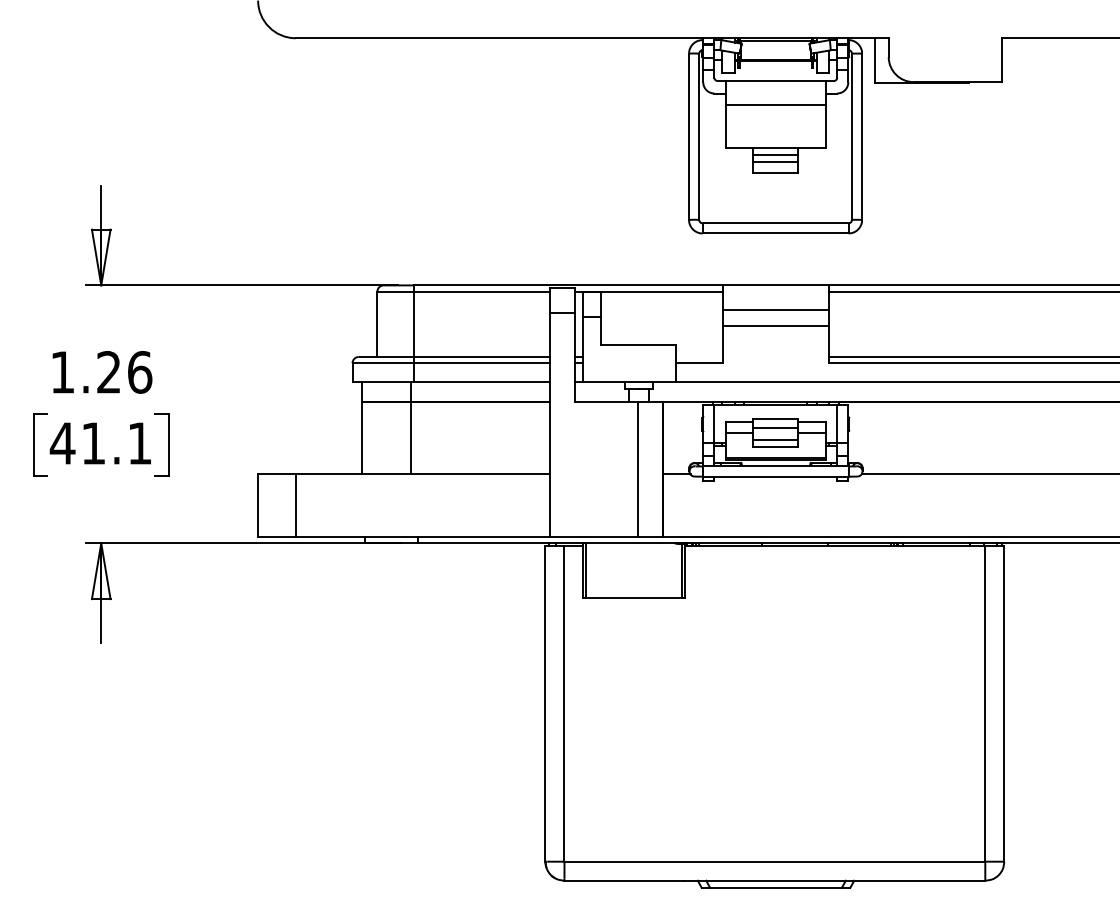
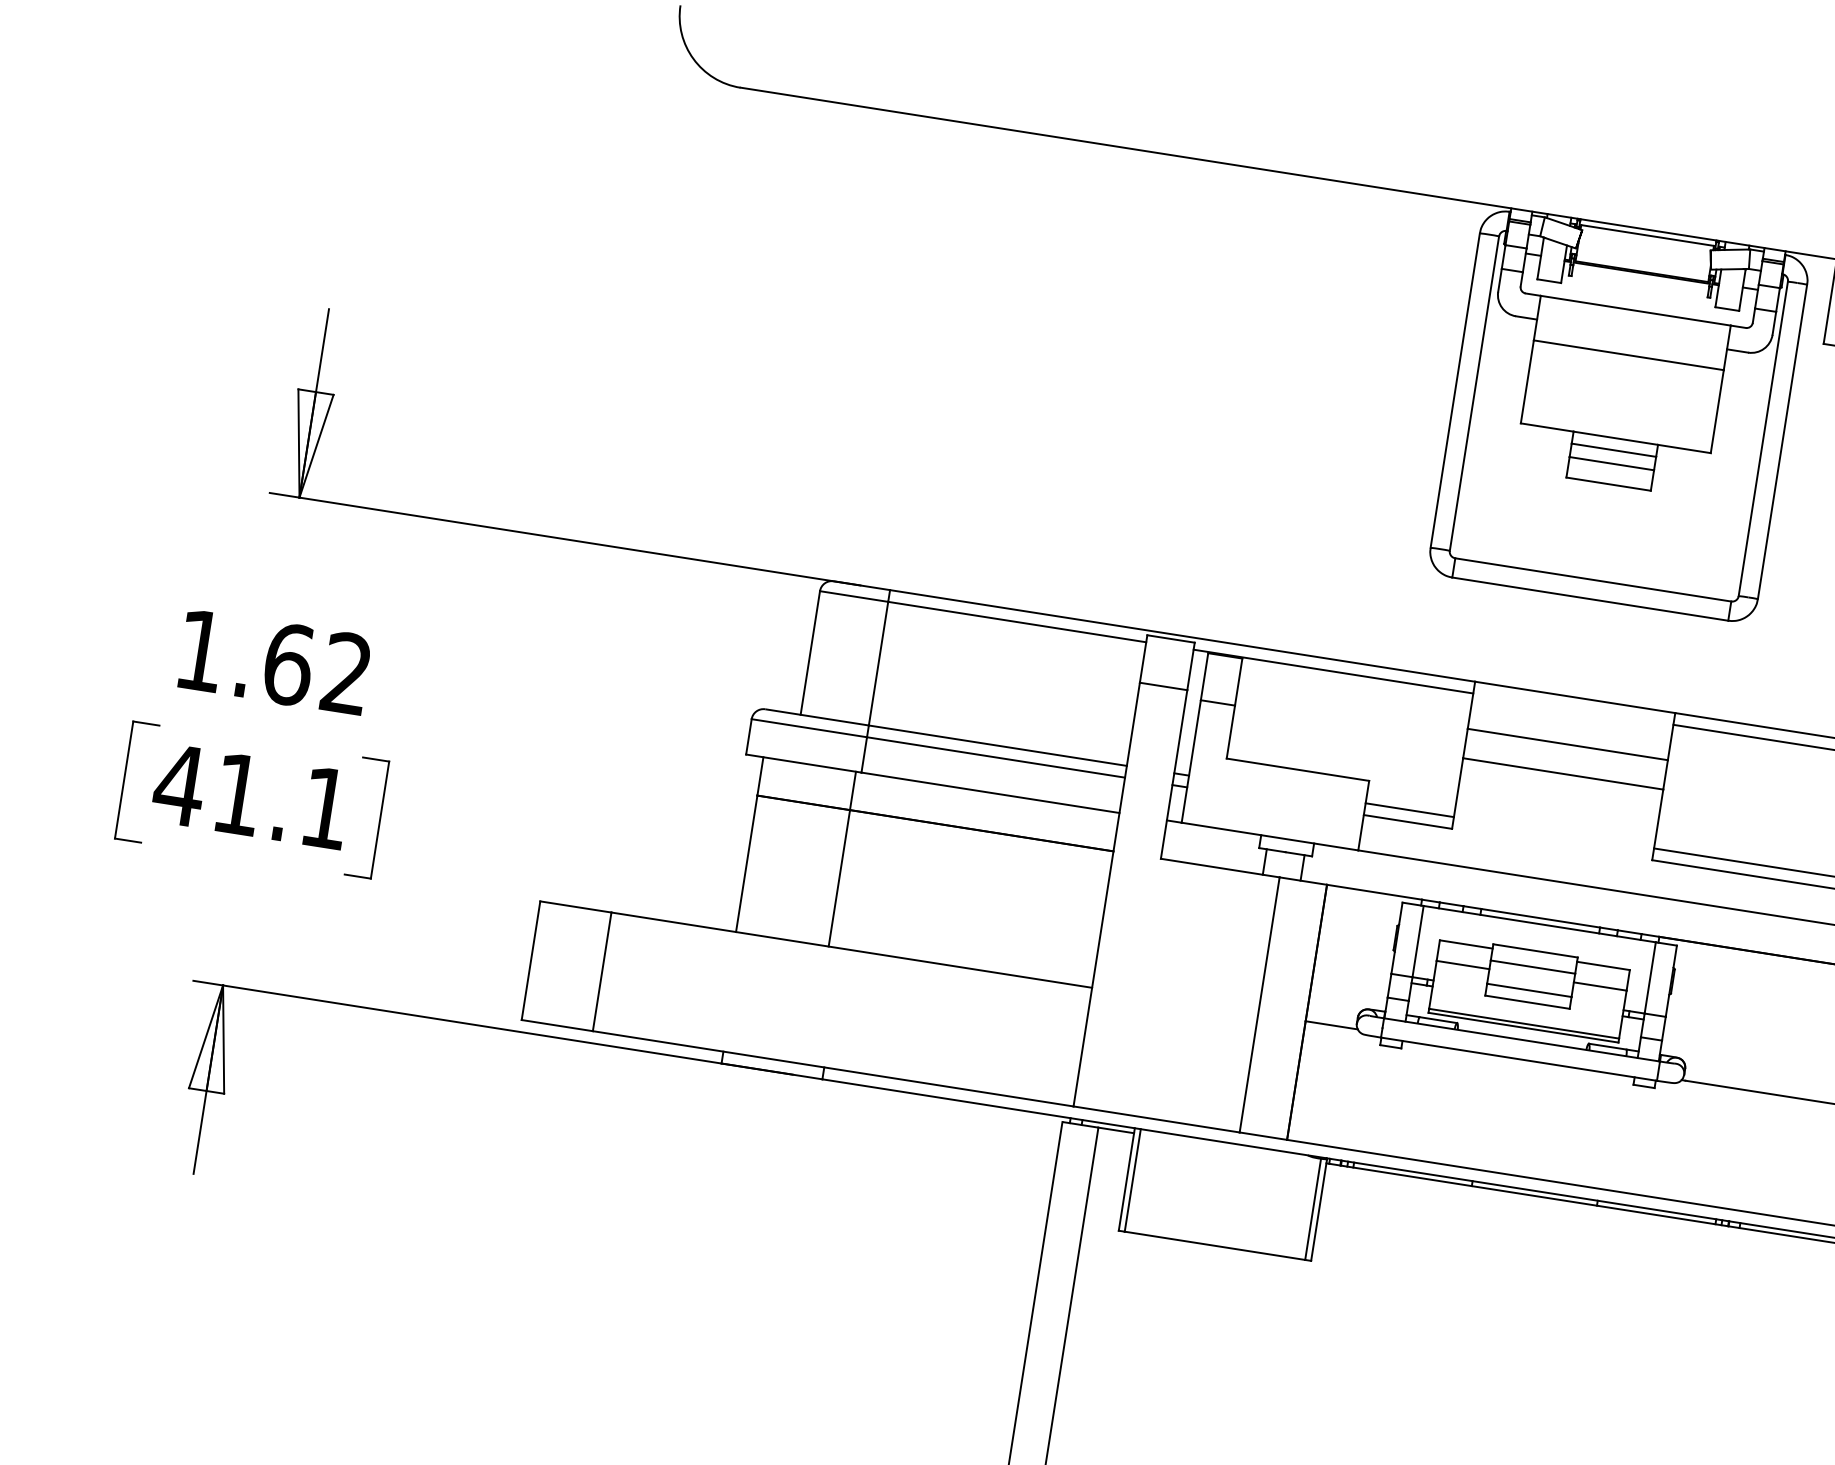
line: (699, 356) -> (1409, 809), added
text: (124, 372) -> (317, 669), 1.26 -> 1.62

